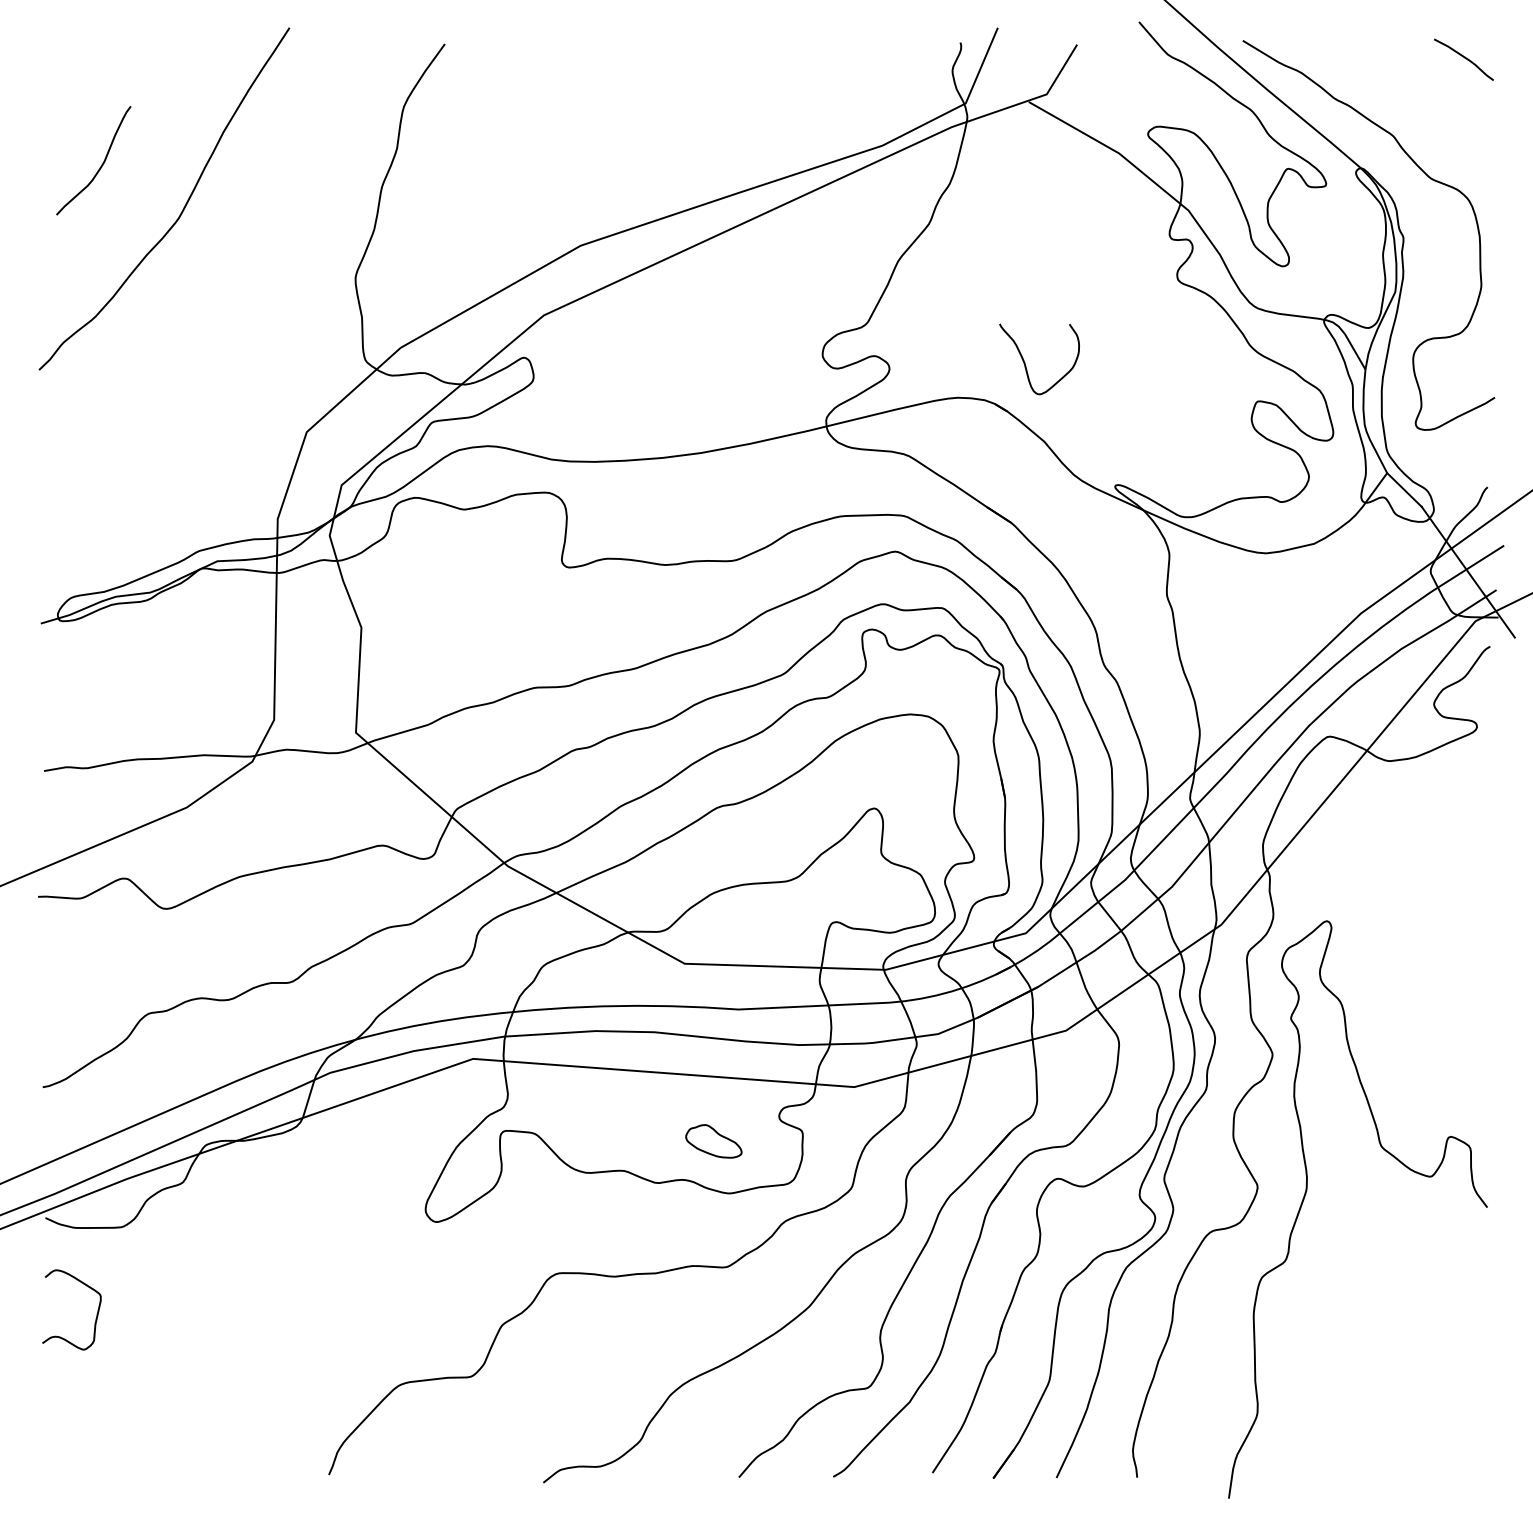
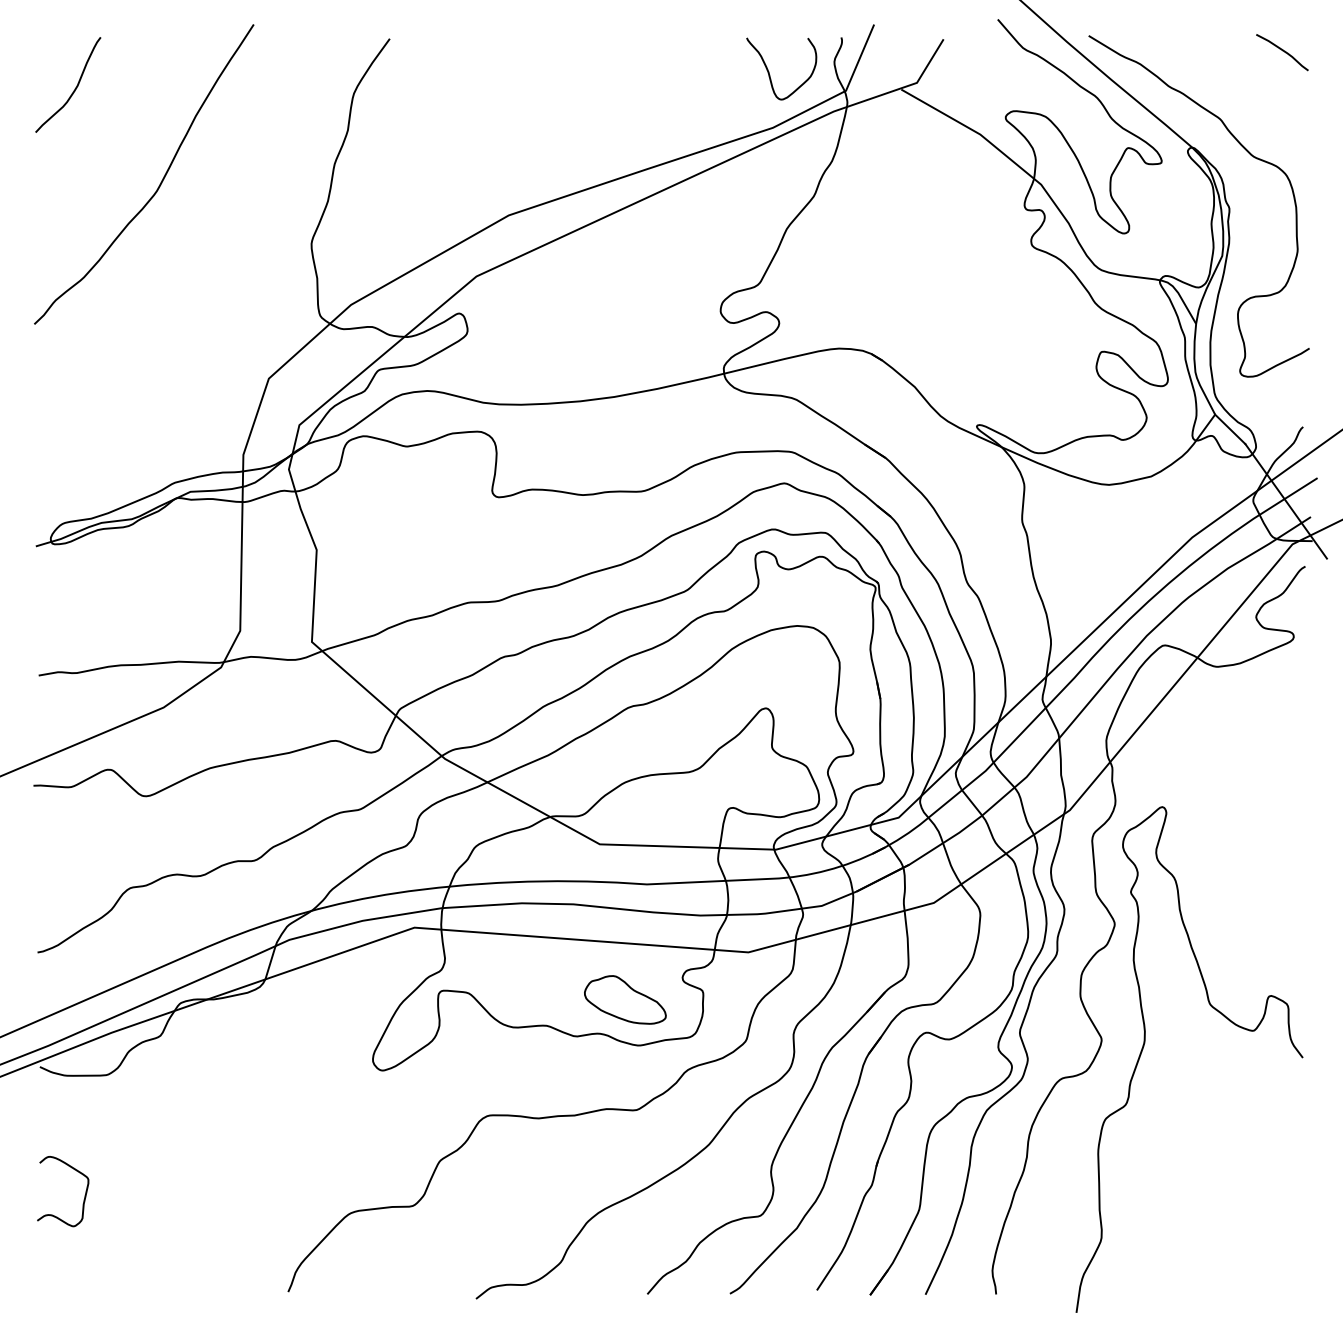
curve: (100, 164) -> (74, 88), moved
curve: (1025, 362) -> (769, 71), moved
part: (713, 1140) -> (625, 999), size x1.67
curve: (96, 1314) -> (84, 1195), moved

